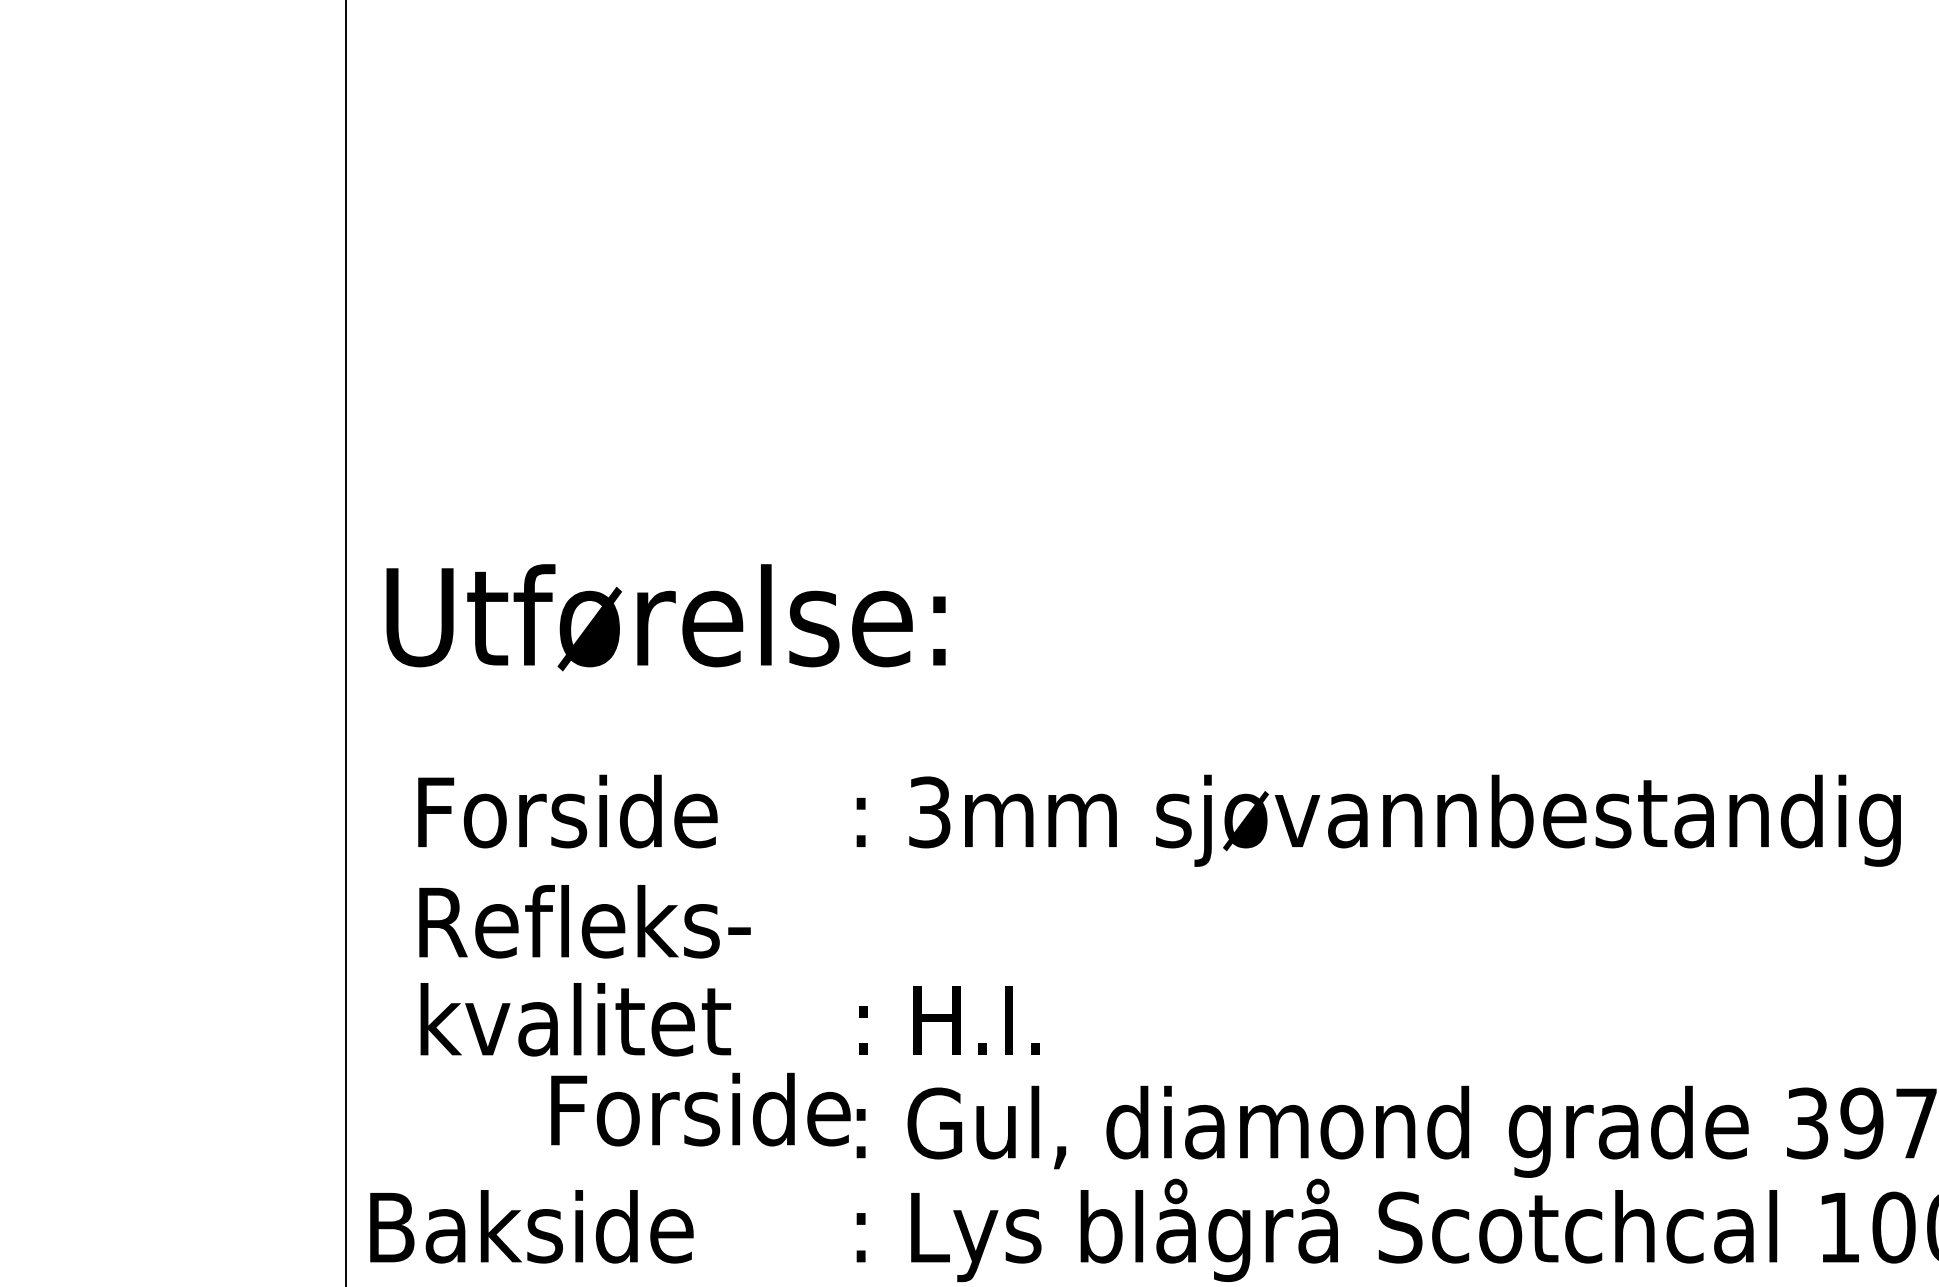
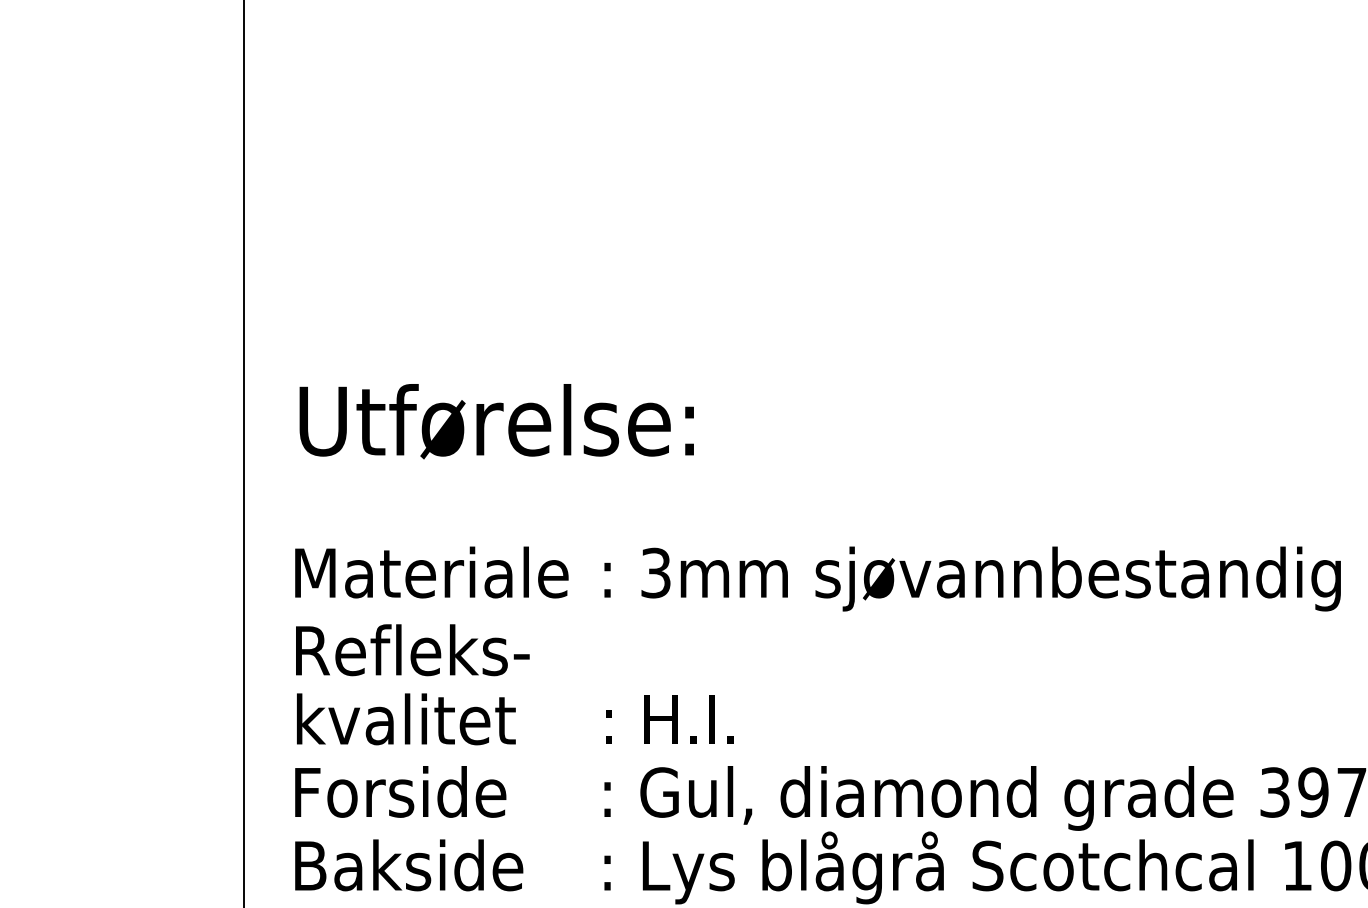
text: (665, 617) -> (496, 421), moved
text: (615, 811) -> (434, 572), Forside -> Materiale
text: (700, 1109) -> (400, 791), moved
text: (531, 1226) -> (408, 865), moved

